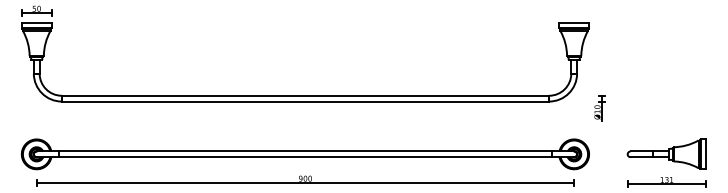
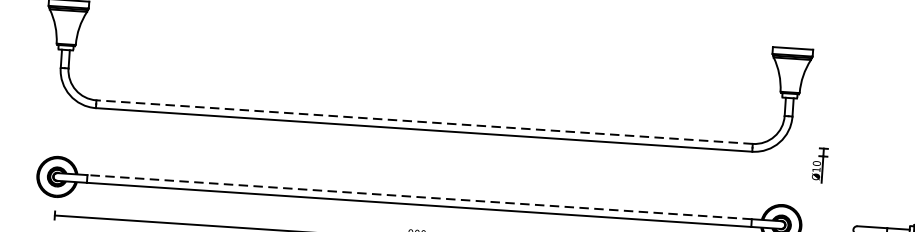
line: (305, 95) -> (424, 121), solid -> dashed
line: (305, 151) -> (419, 197), solid -> dashed

